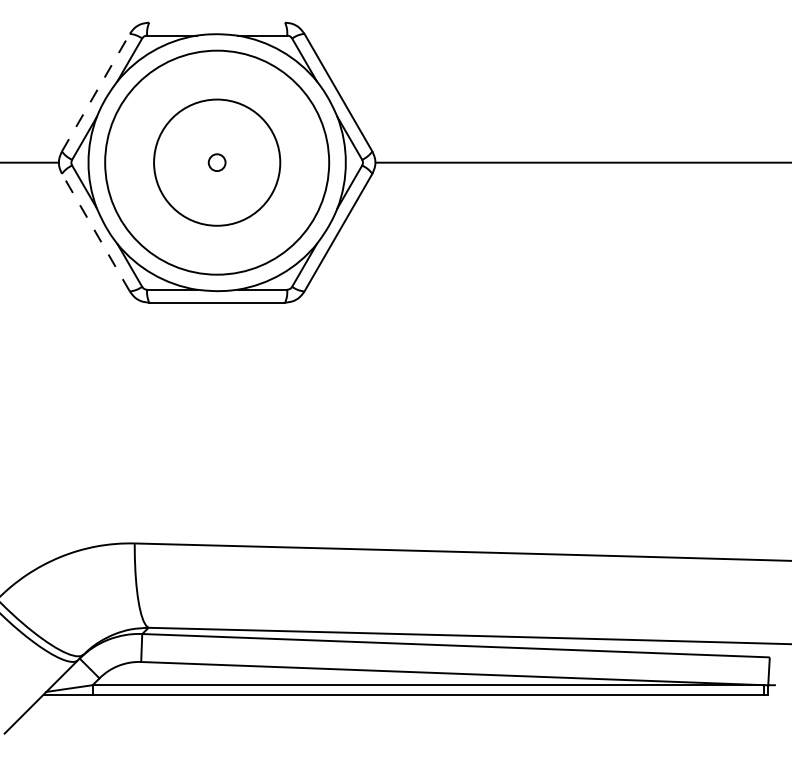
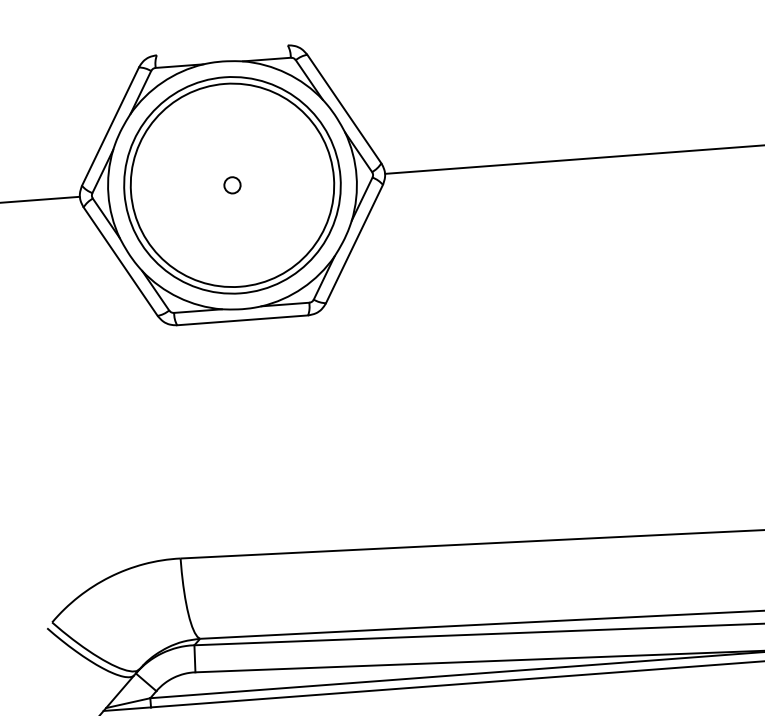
line: (95, 92) -> (110, 126), dashed -> solid
circle: (216, 162) -> (231, 185), size x1.67
line: (95, 232) -> (120, 261), dashed -> solid

